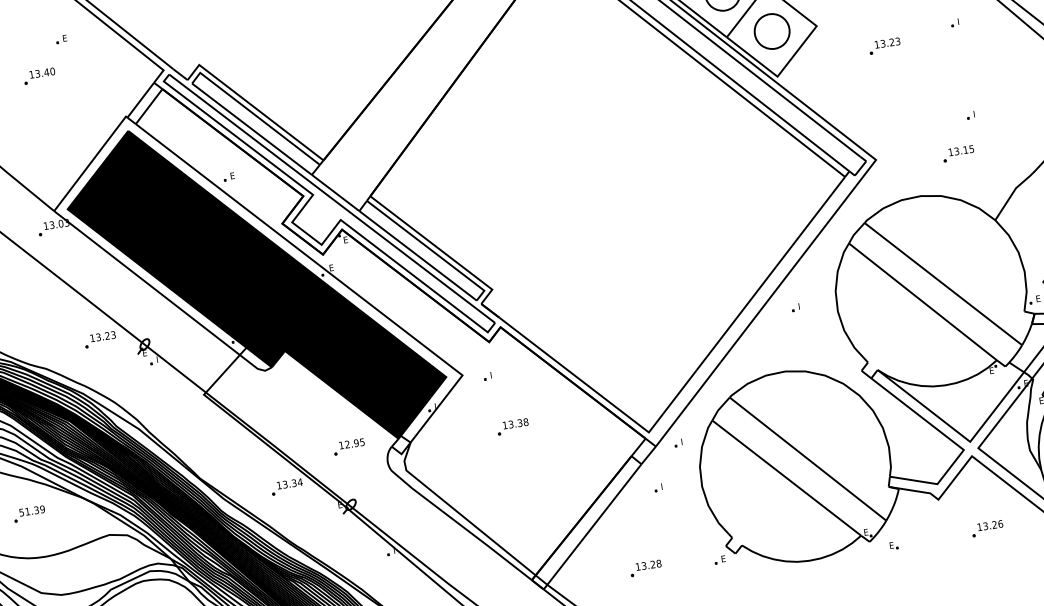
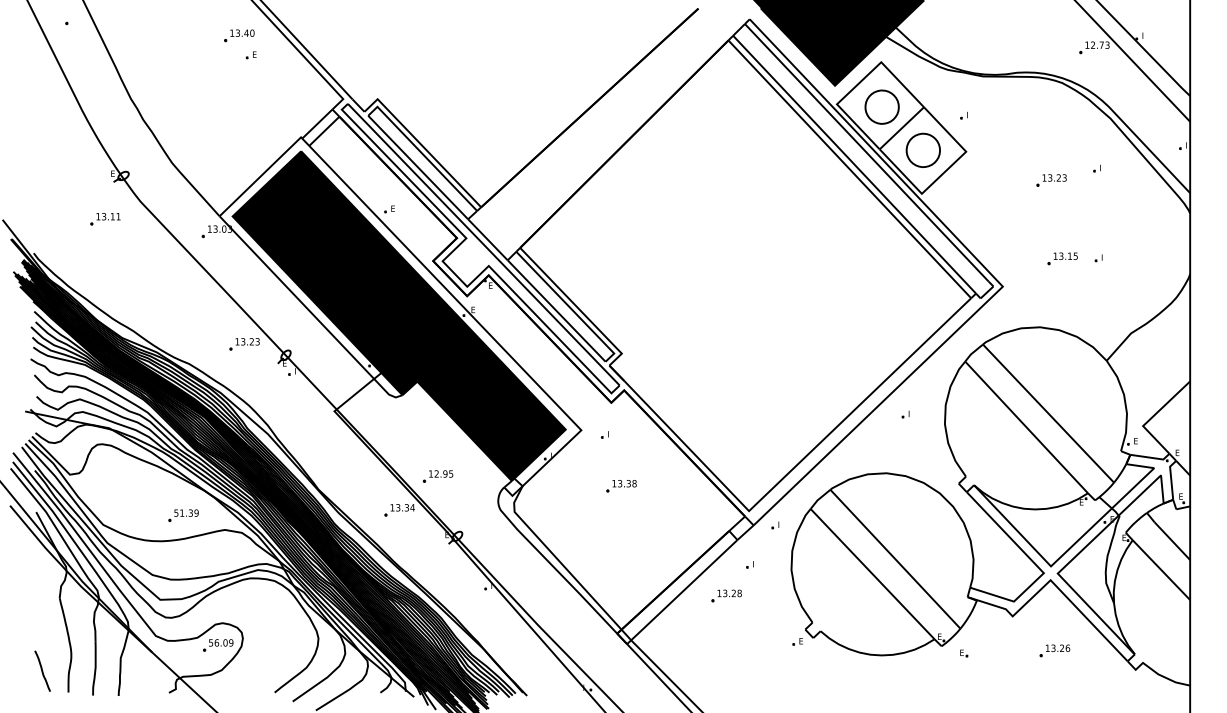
part: (884, 46) -> (1051, 180), moved
part: (39, 75) -> (239, 35), moved
part: (958, 153) -> (1062, 258), moved
part: (348, 447) -> (437, 476), moved
part: (29, 513) -> (183, 515), moved
part: (645, 567) -> (726, 595), moved

